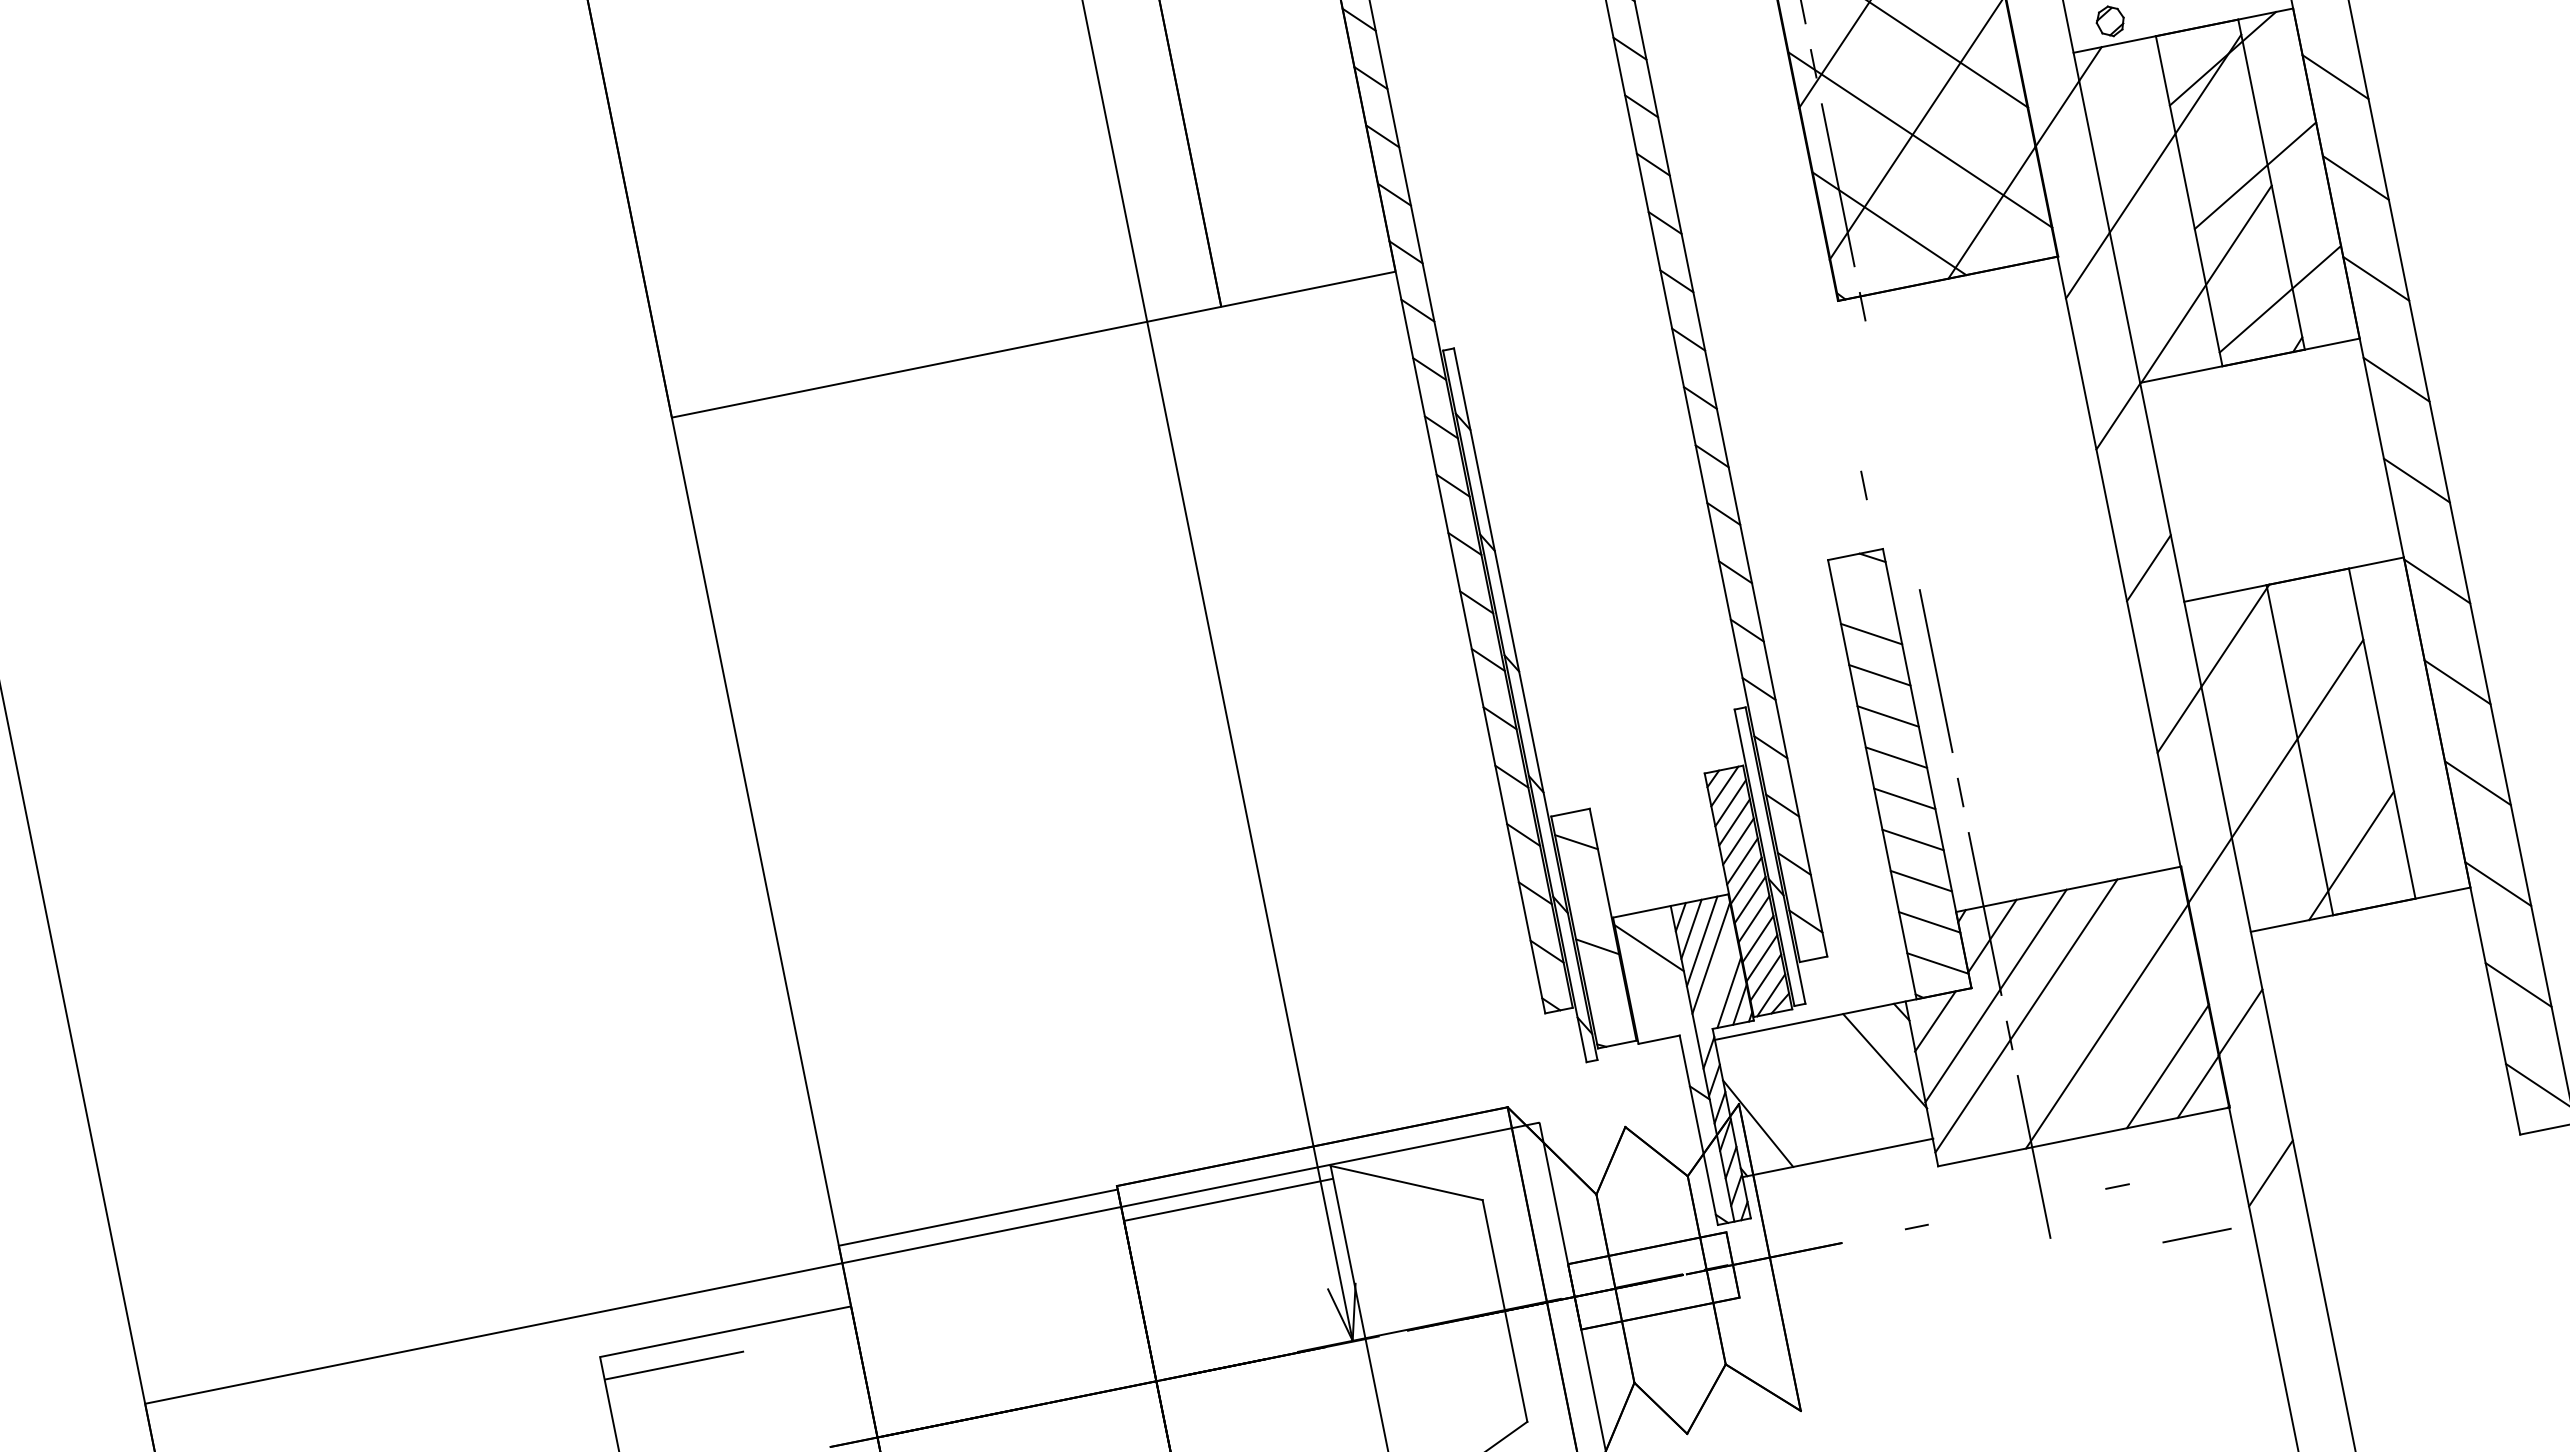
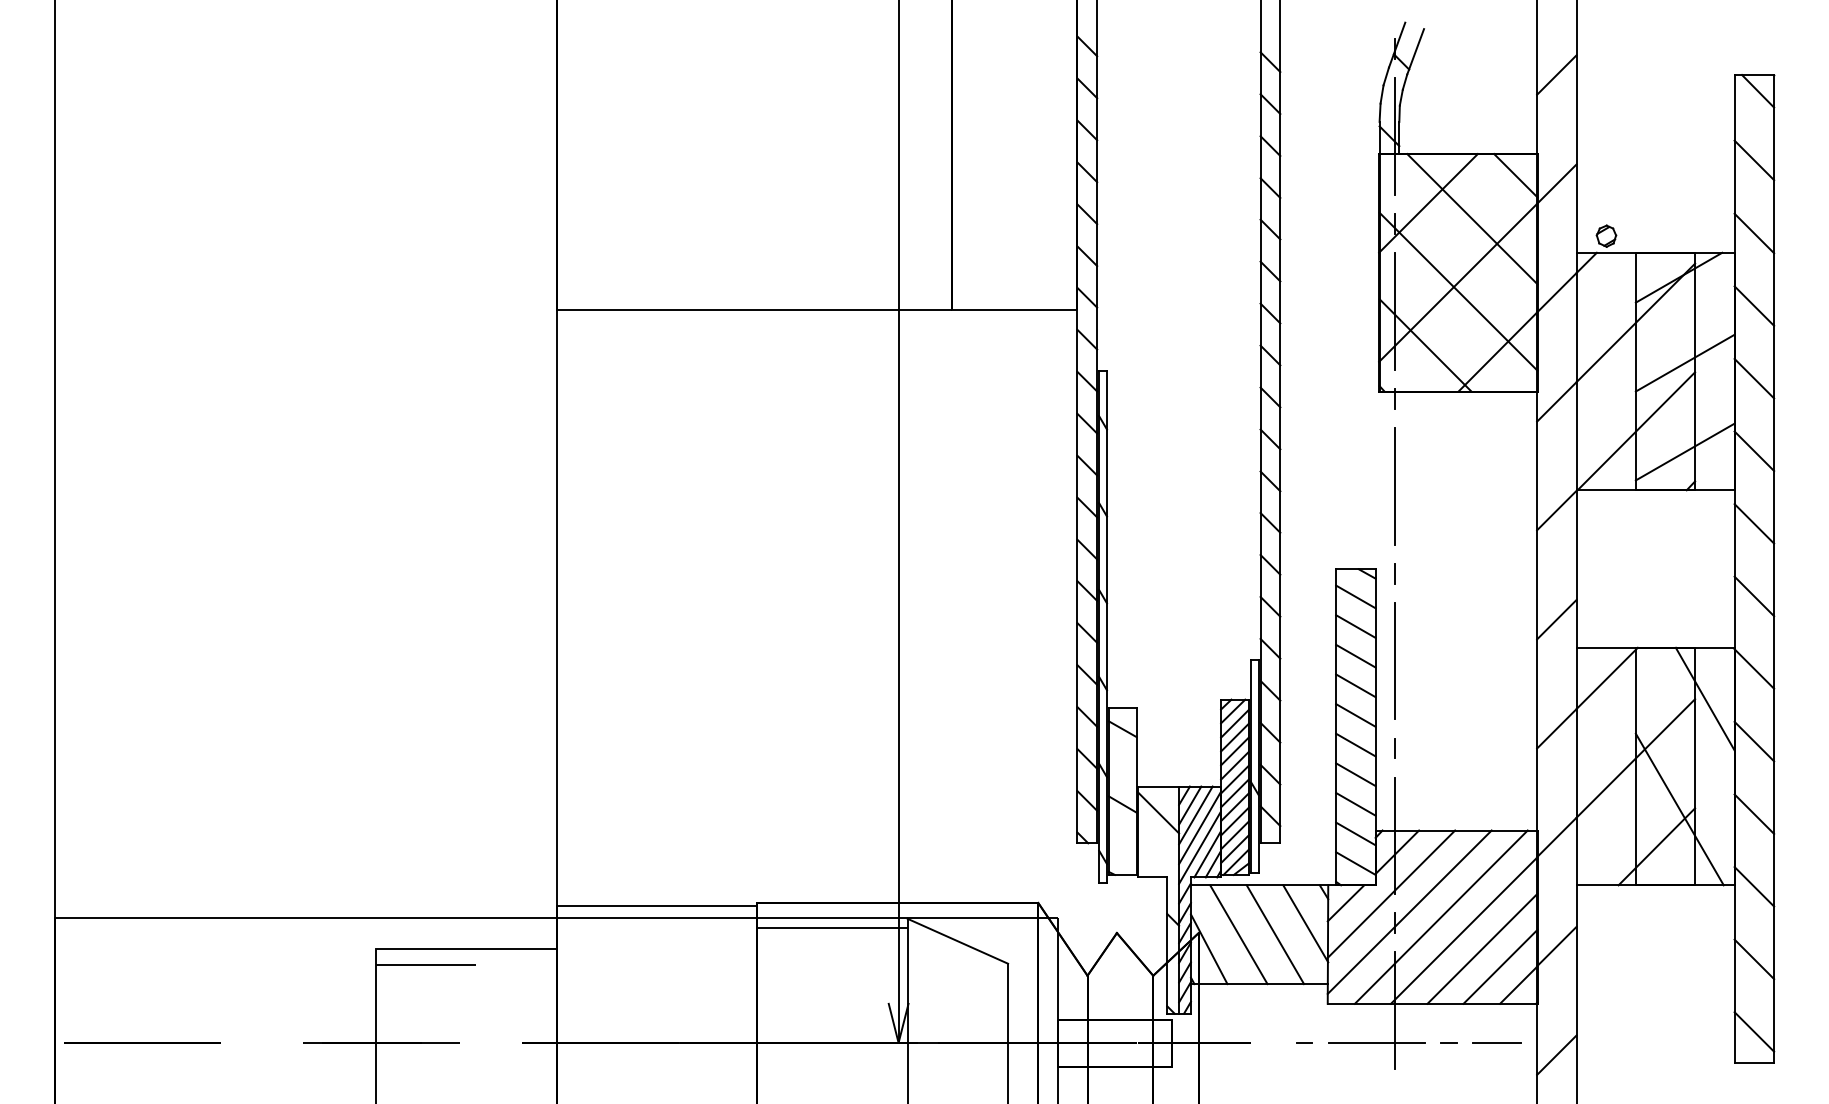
line: (1887, 428) -> (1395, 486), added
line: (1862, 485) -> (1394, 573), moved
line: (1862, 592) -> (1355, 596), added
line: (2376, 636) -> (1704, 698), added
line: (2372, 797) -> (1679, 809), added
line: (1716, 984) -> (1199, 847), added
line: (2070, 1013) -> (1440, 916), added
line: (2137, 1046) -> (1482, 948), added
line: (1846, 1084) -> (1275, 934), added
line: (1794, 1094) -> (1238, 934), added
line: (2016, 1206) -> (1376, 1042), added
line: (2196, 1235) -> (1496, 1042), moved

